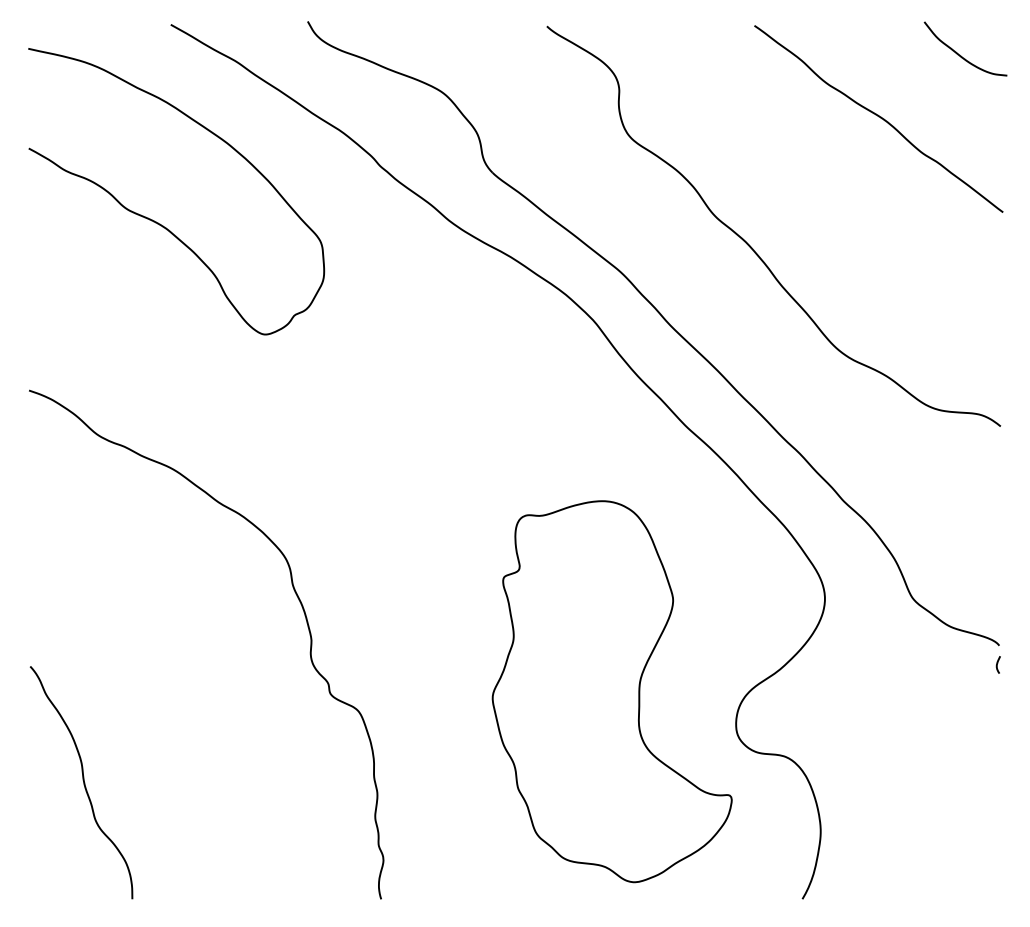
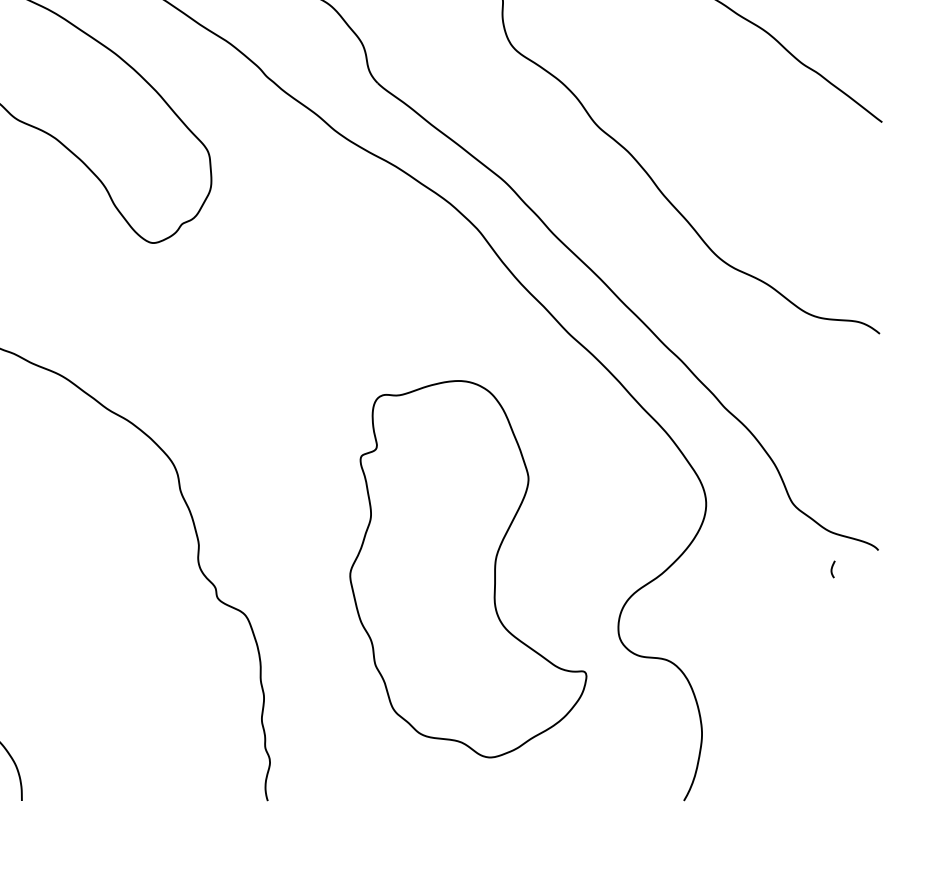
curve: (997, 664) -> (832, 569), moved
part: (611, 691) -> (467, 569), moved

